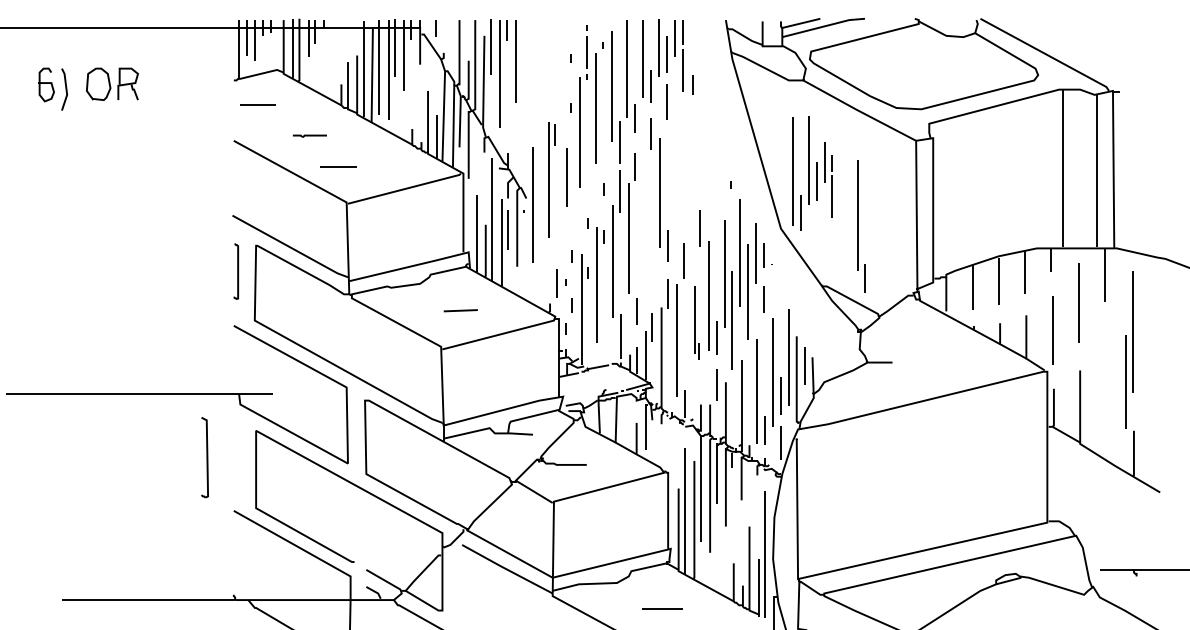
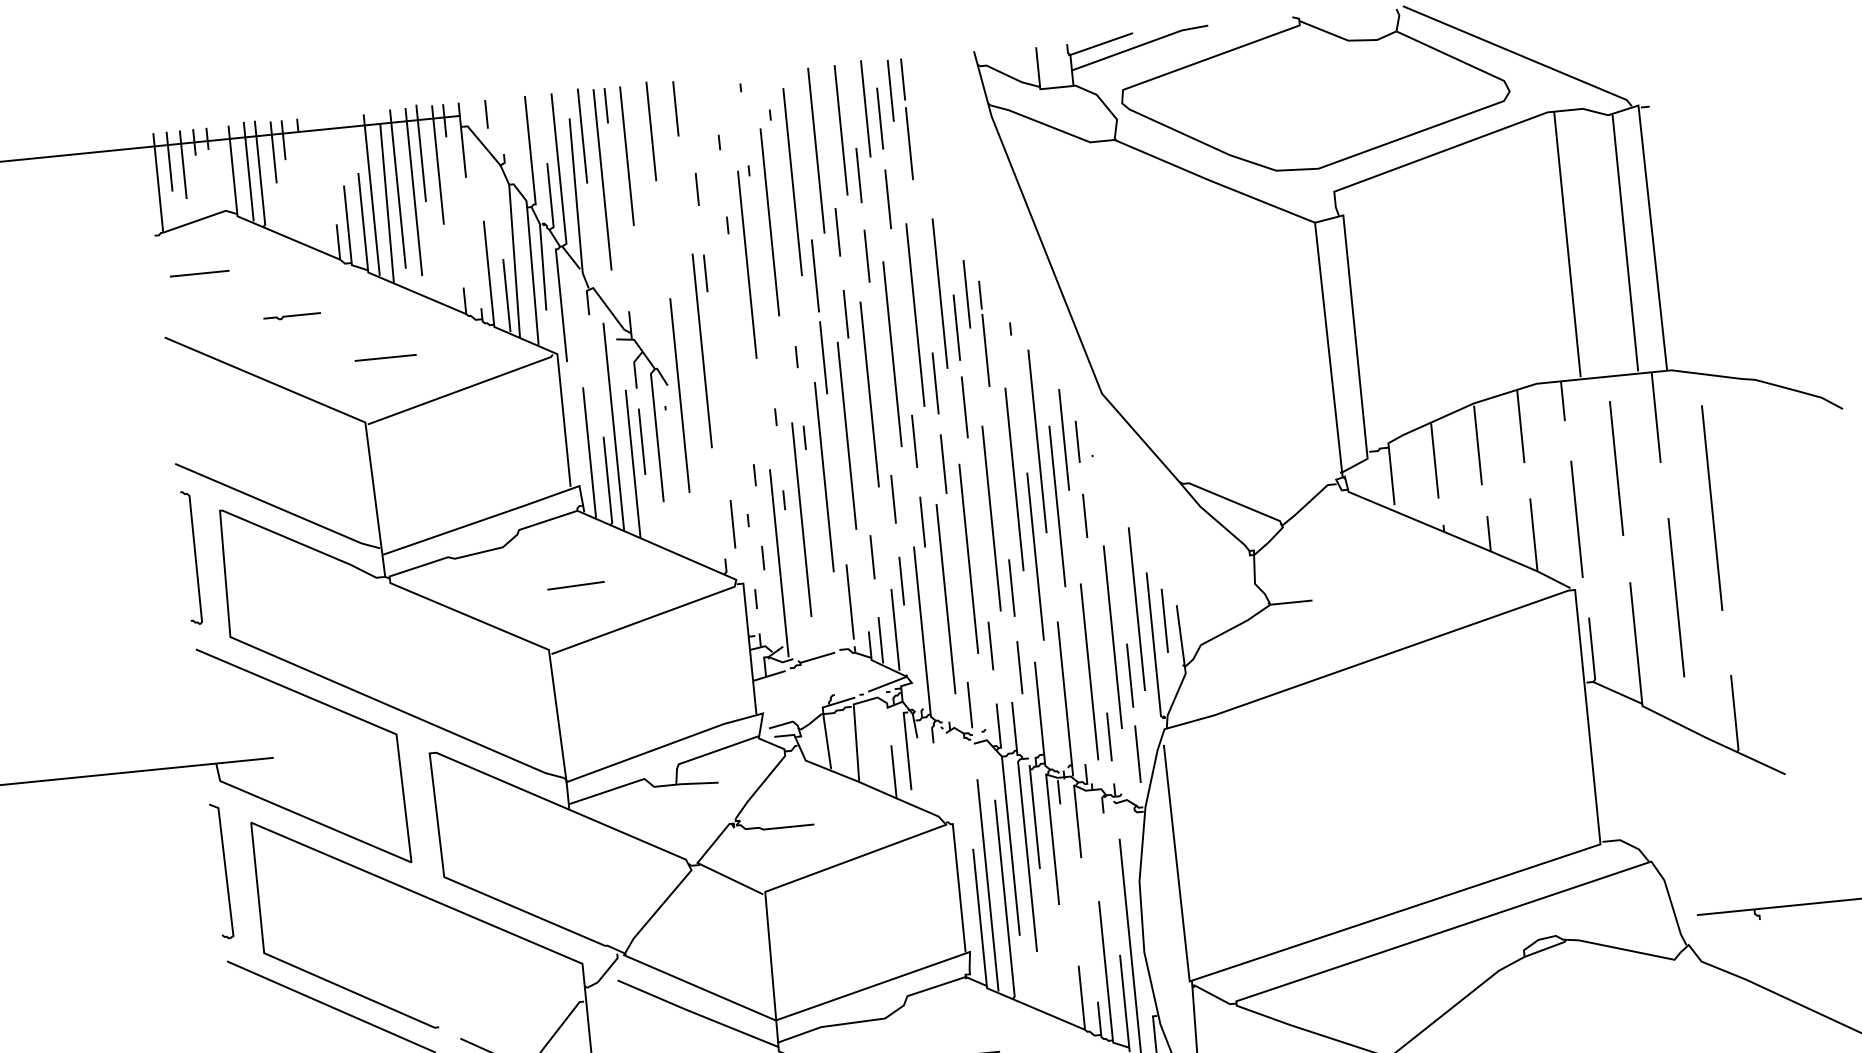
line: (586, 52) -> (674, 109), moved
line: (692, 84) -> (695, 188), moved
line: (338, 166) -> (385, 357), moved
part: (812, 173) -> (948, 314), moved
line: (566, 177) -> (651, 131), moved
part: (861, 226) -> (878, 412), moved
part: (235, 271) -> (189, 557), size x1.43
part: (696, 323) -> (975, 567), size x1.67
line: (1125, 381) -> (1674, 596), moved
part: (204, 457) -> (220, 871), moved

